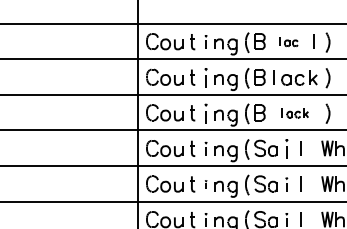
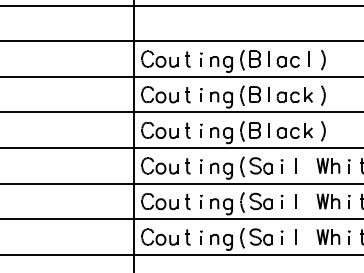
part: (288, 42) -> (283, 59), size x1.67
part: (206, 77) -> (201, 94), size x0.71
part: (206, 113) -> (201, 130), size x0.71
part: (295, 113) -> (290, 130), size x1.67
part: (286, 149) -> (281, 166), size x0.71
part: (206, 184) -> (201, 201), size x1.67

